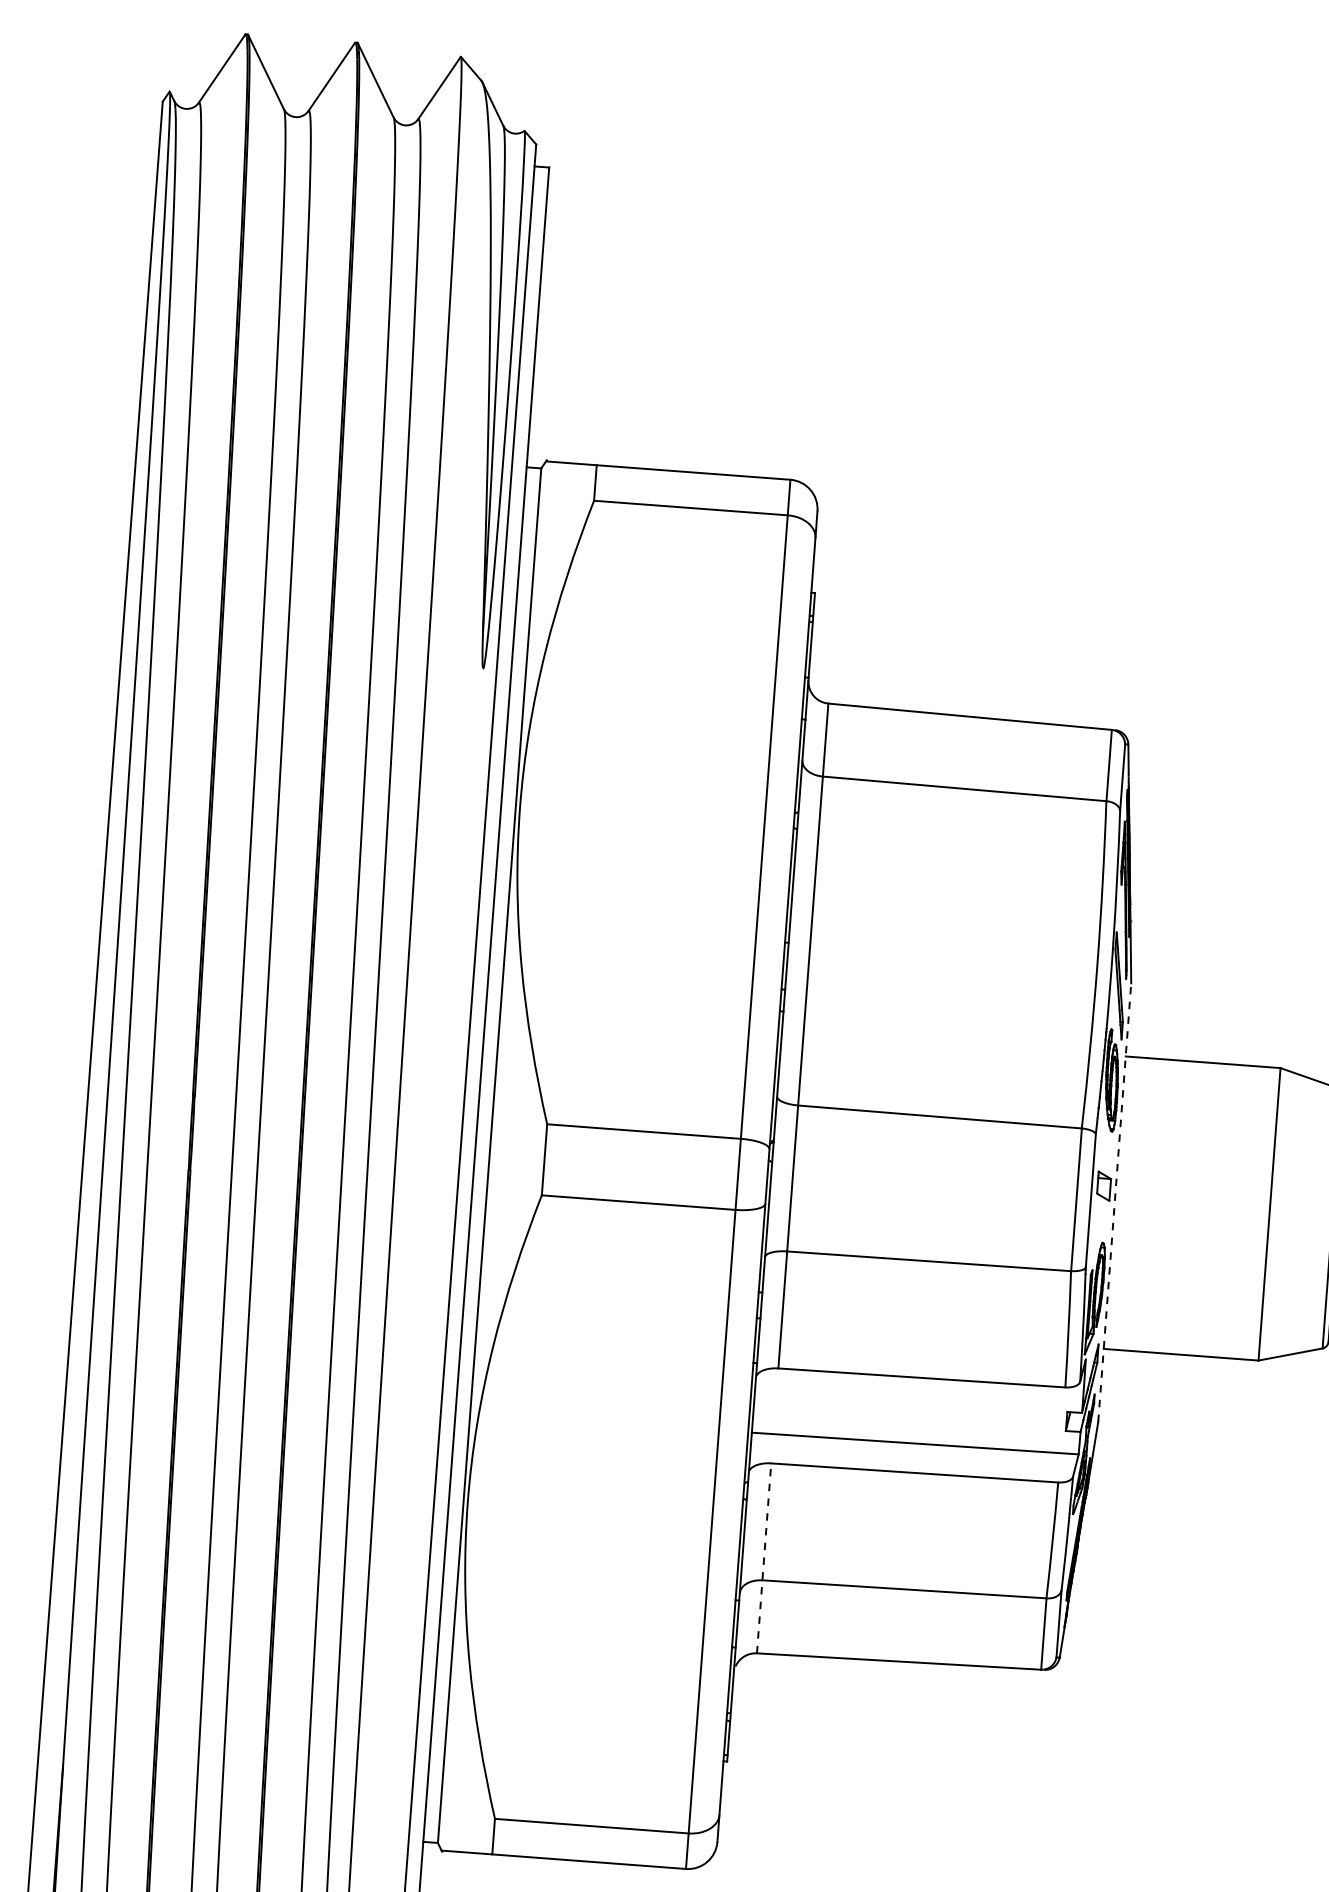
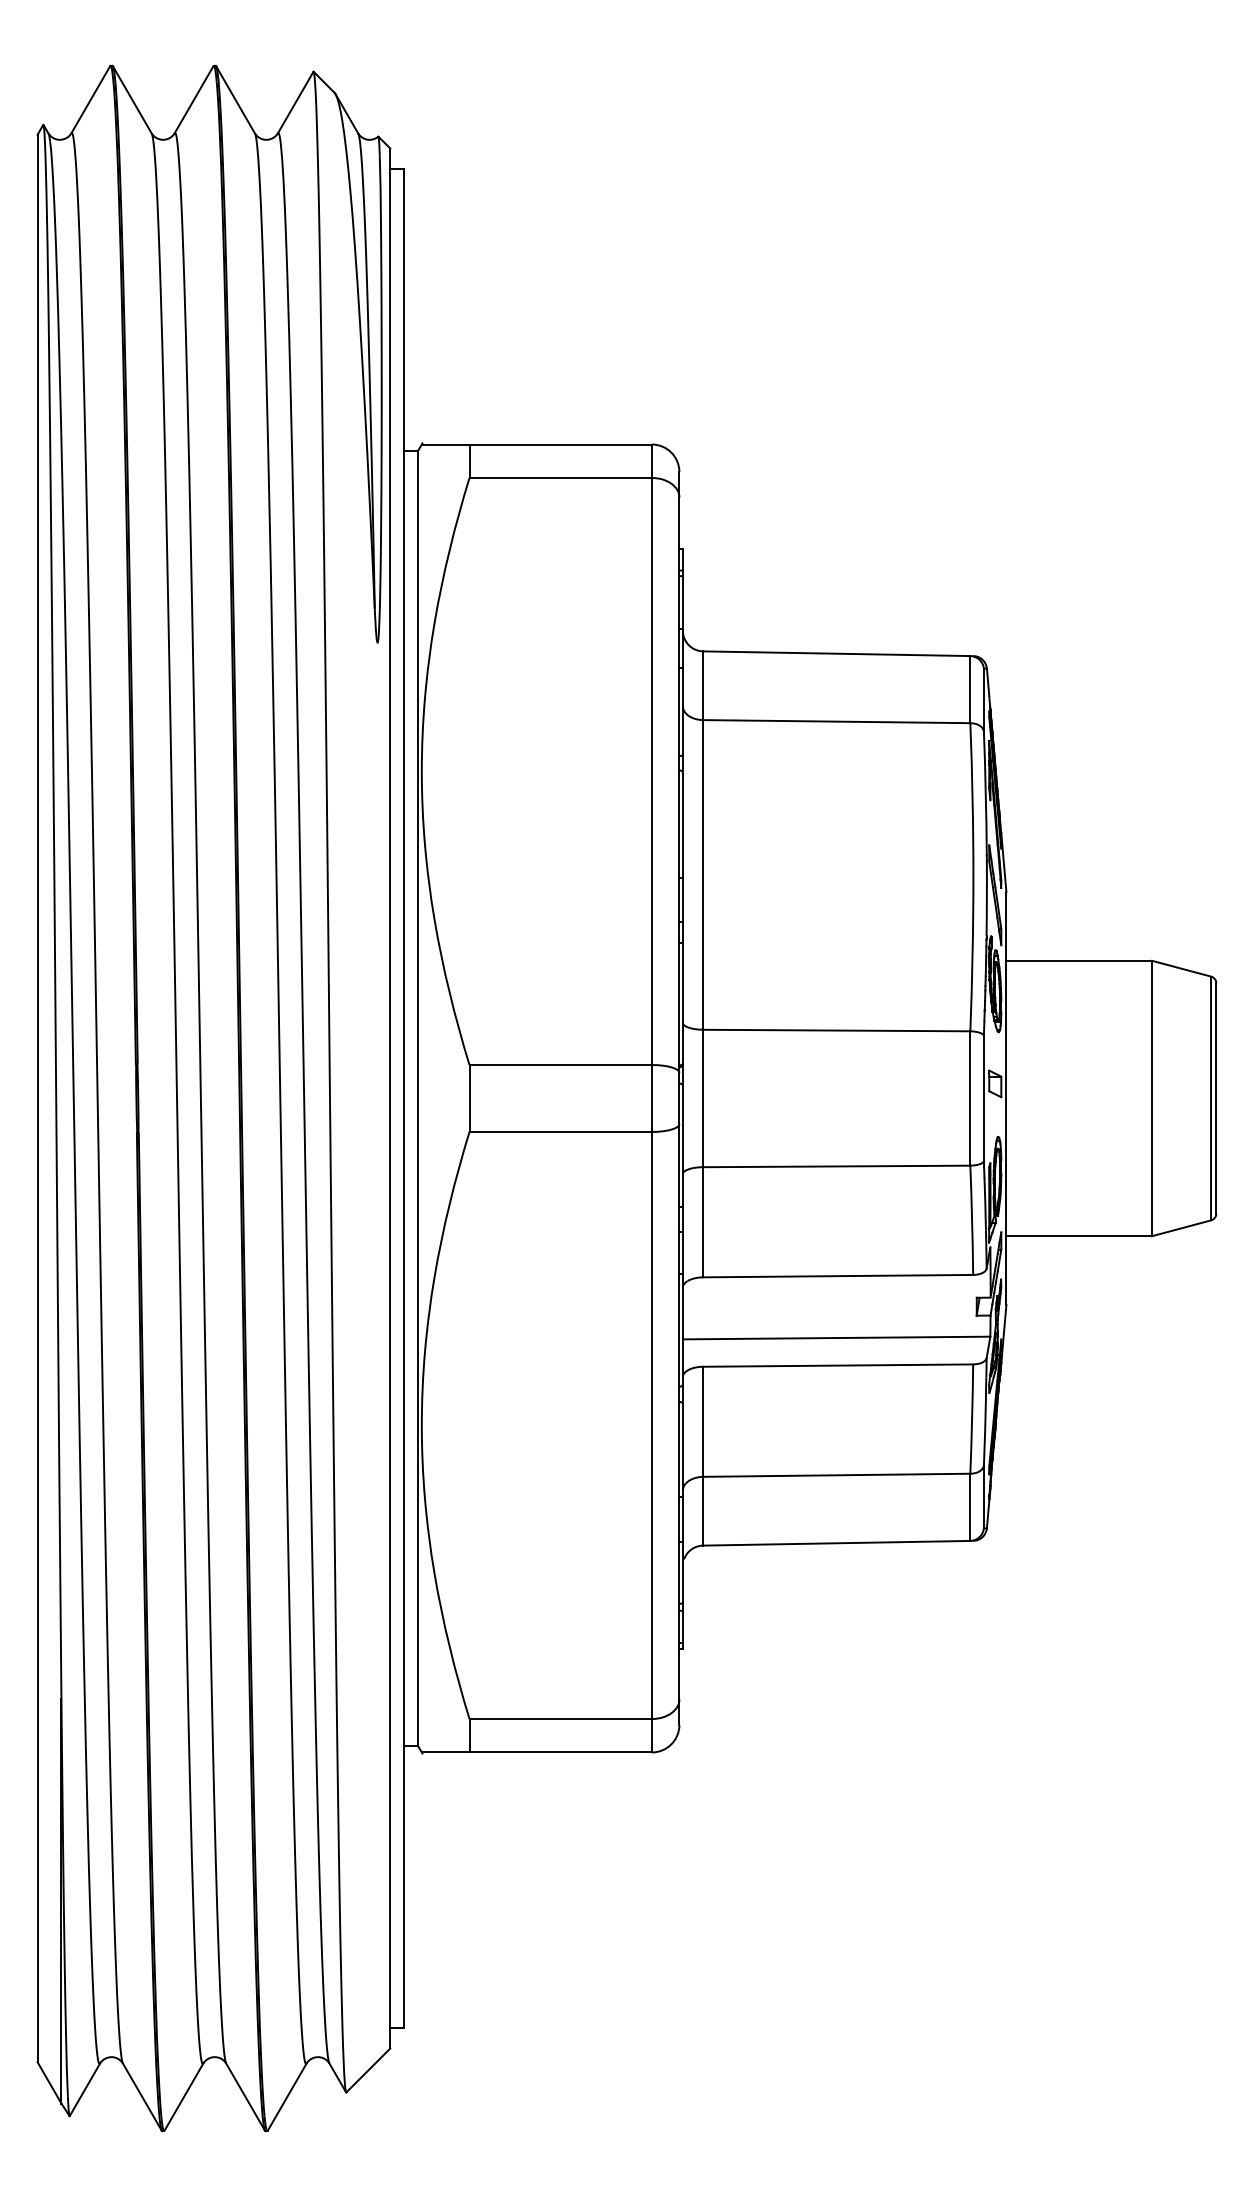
line: (1114, 1202) -> (1006, 1098), dashed -> solid
line: (764, 1557) -> (703, 1455), dashed -> solid

